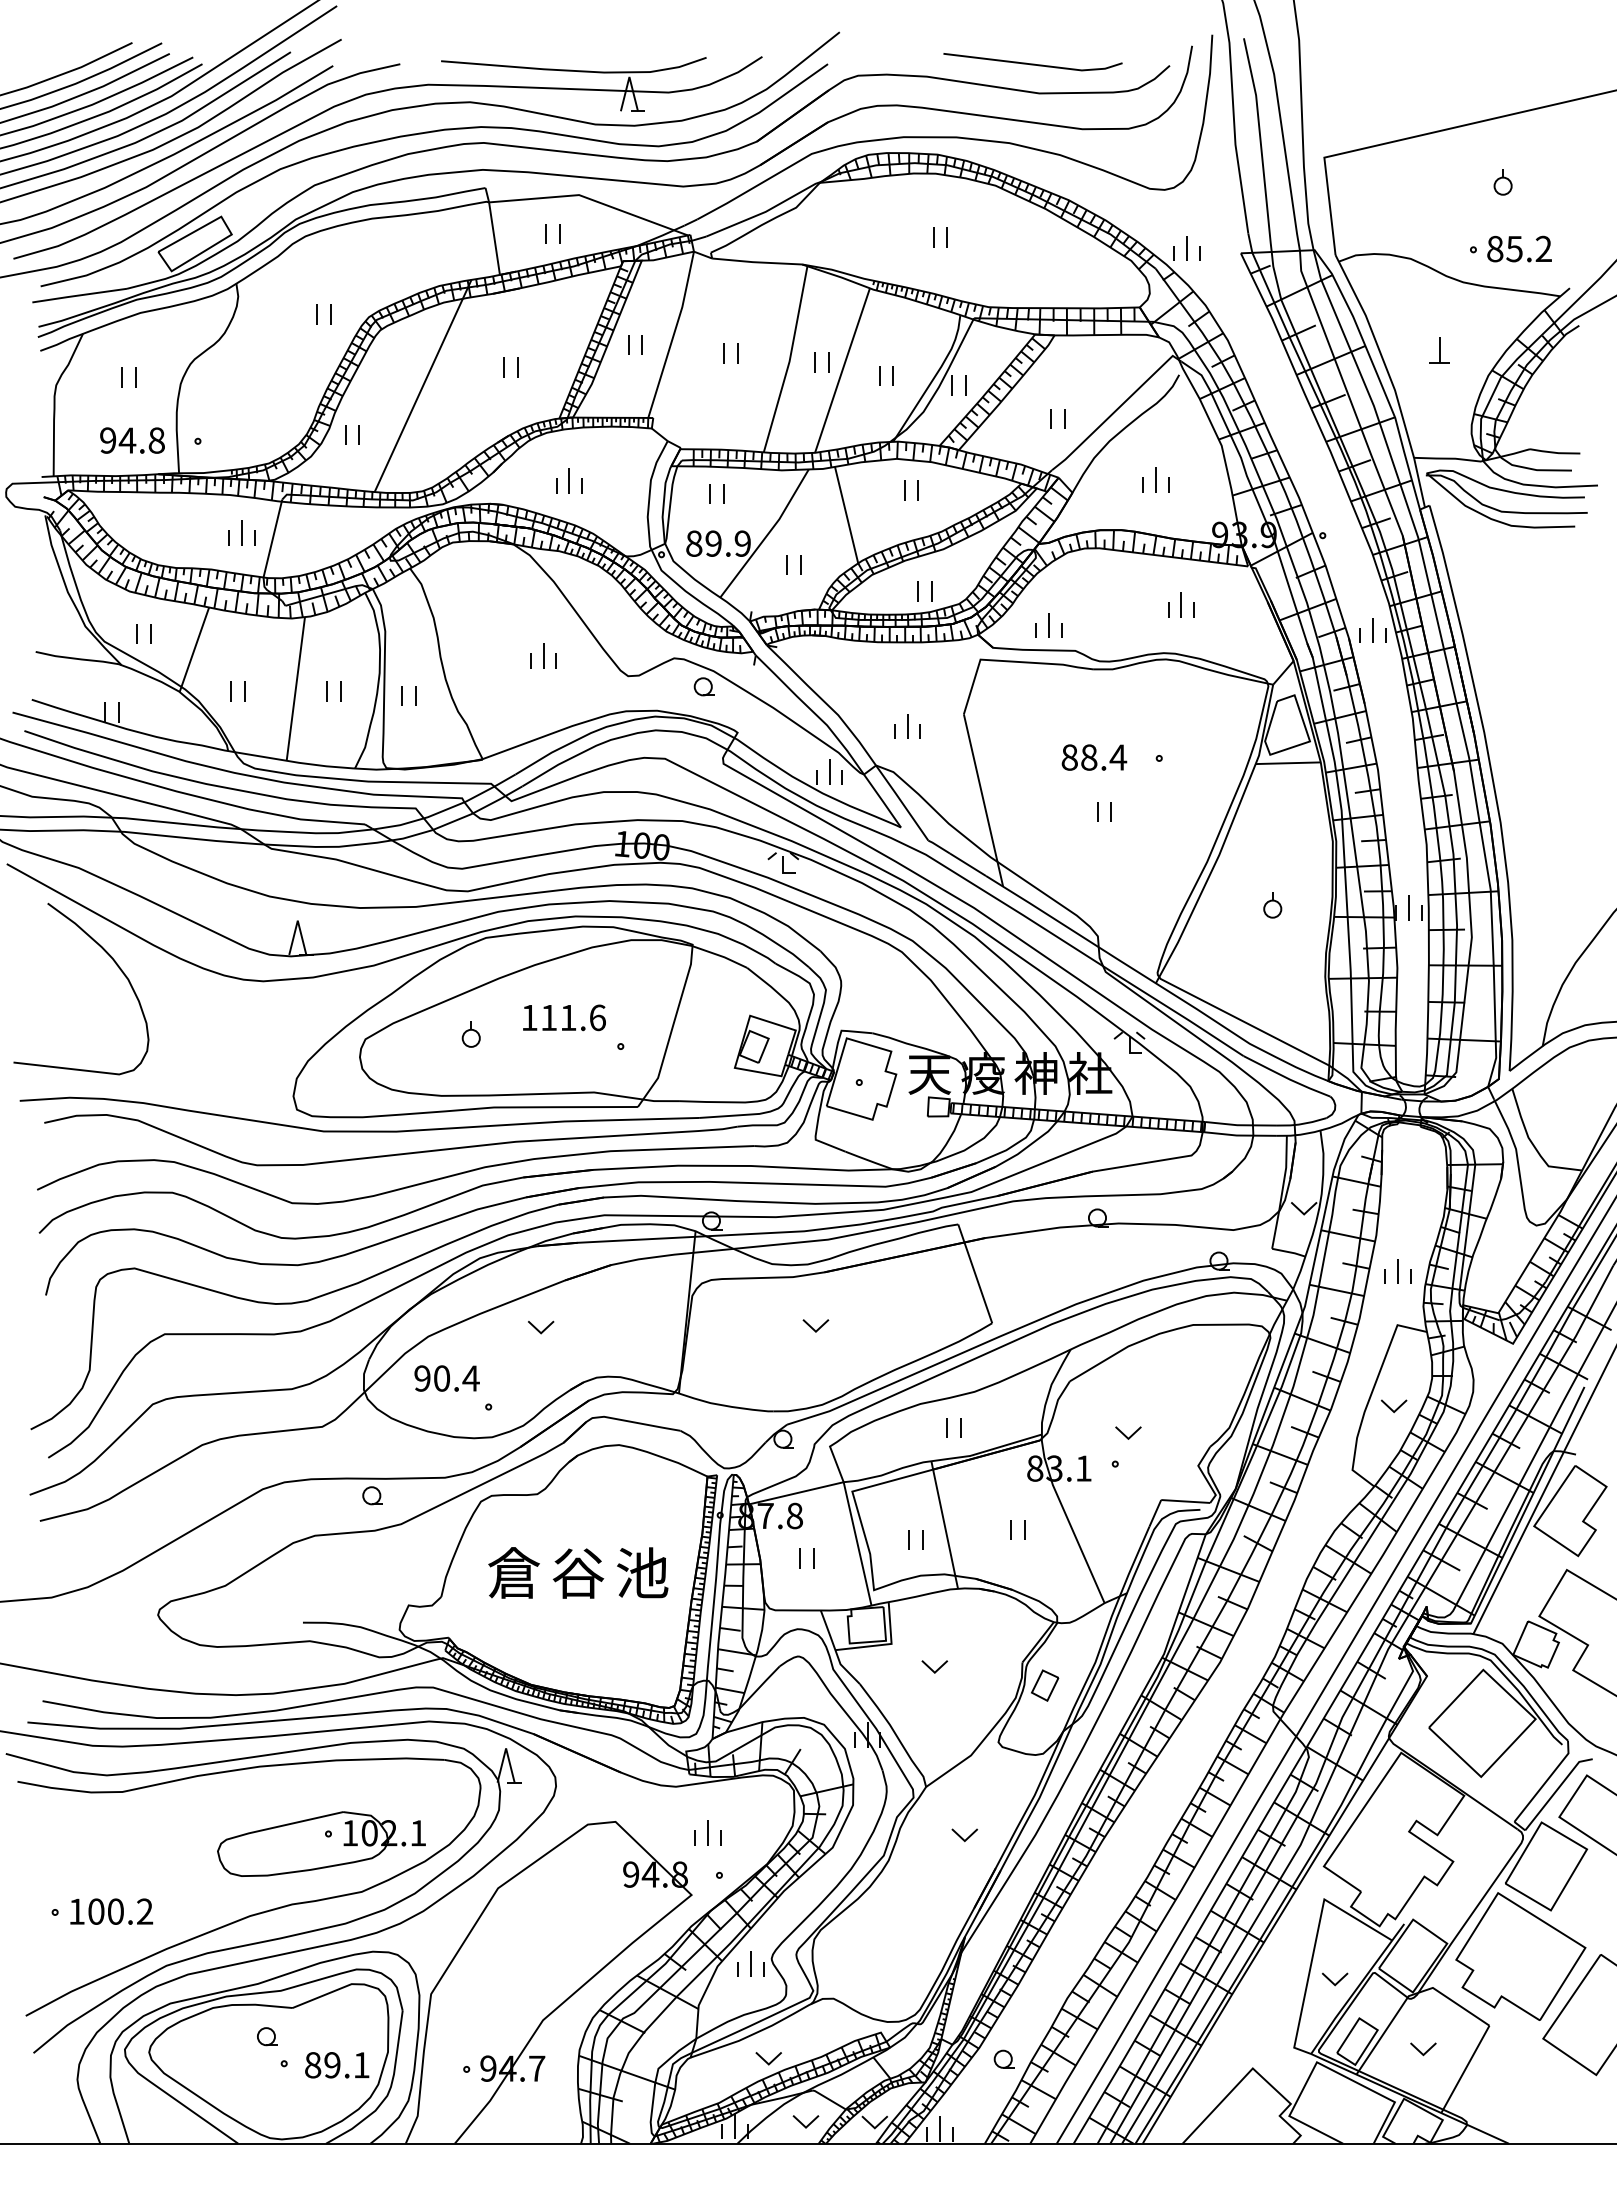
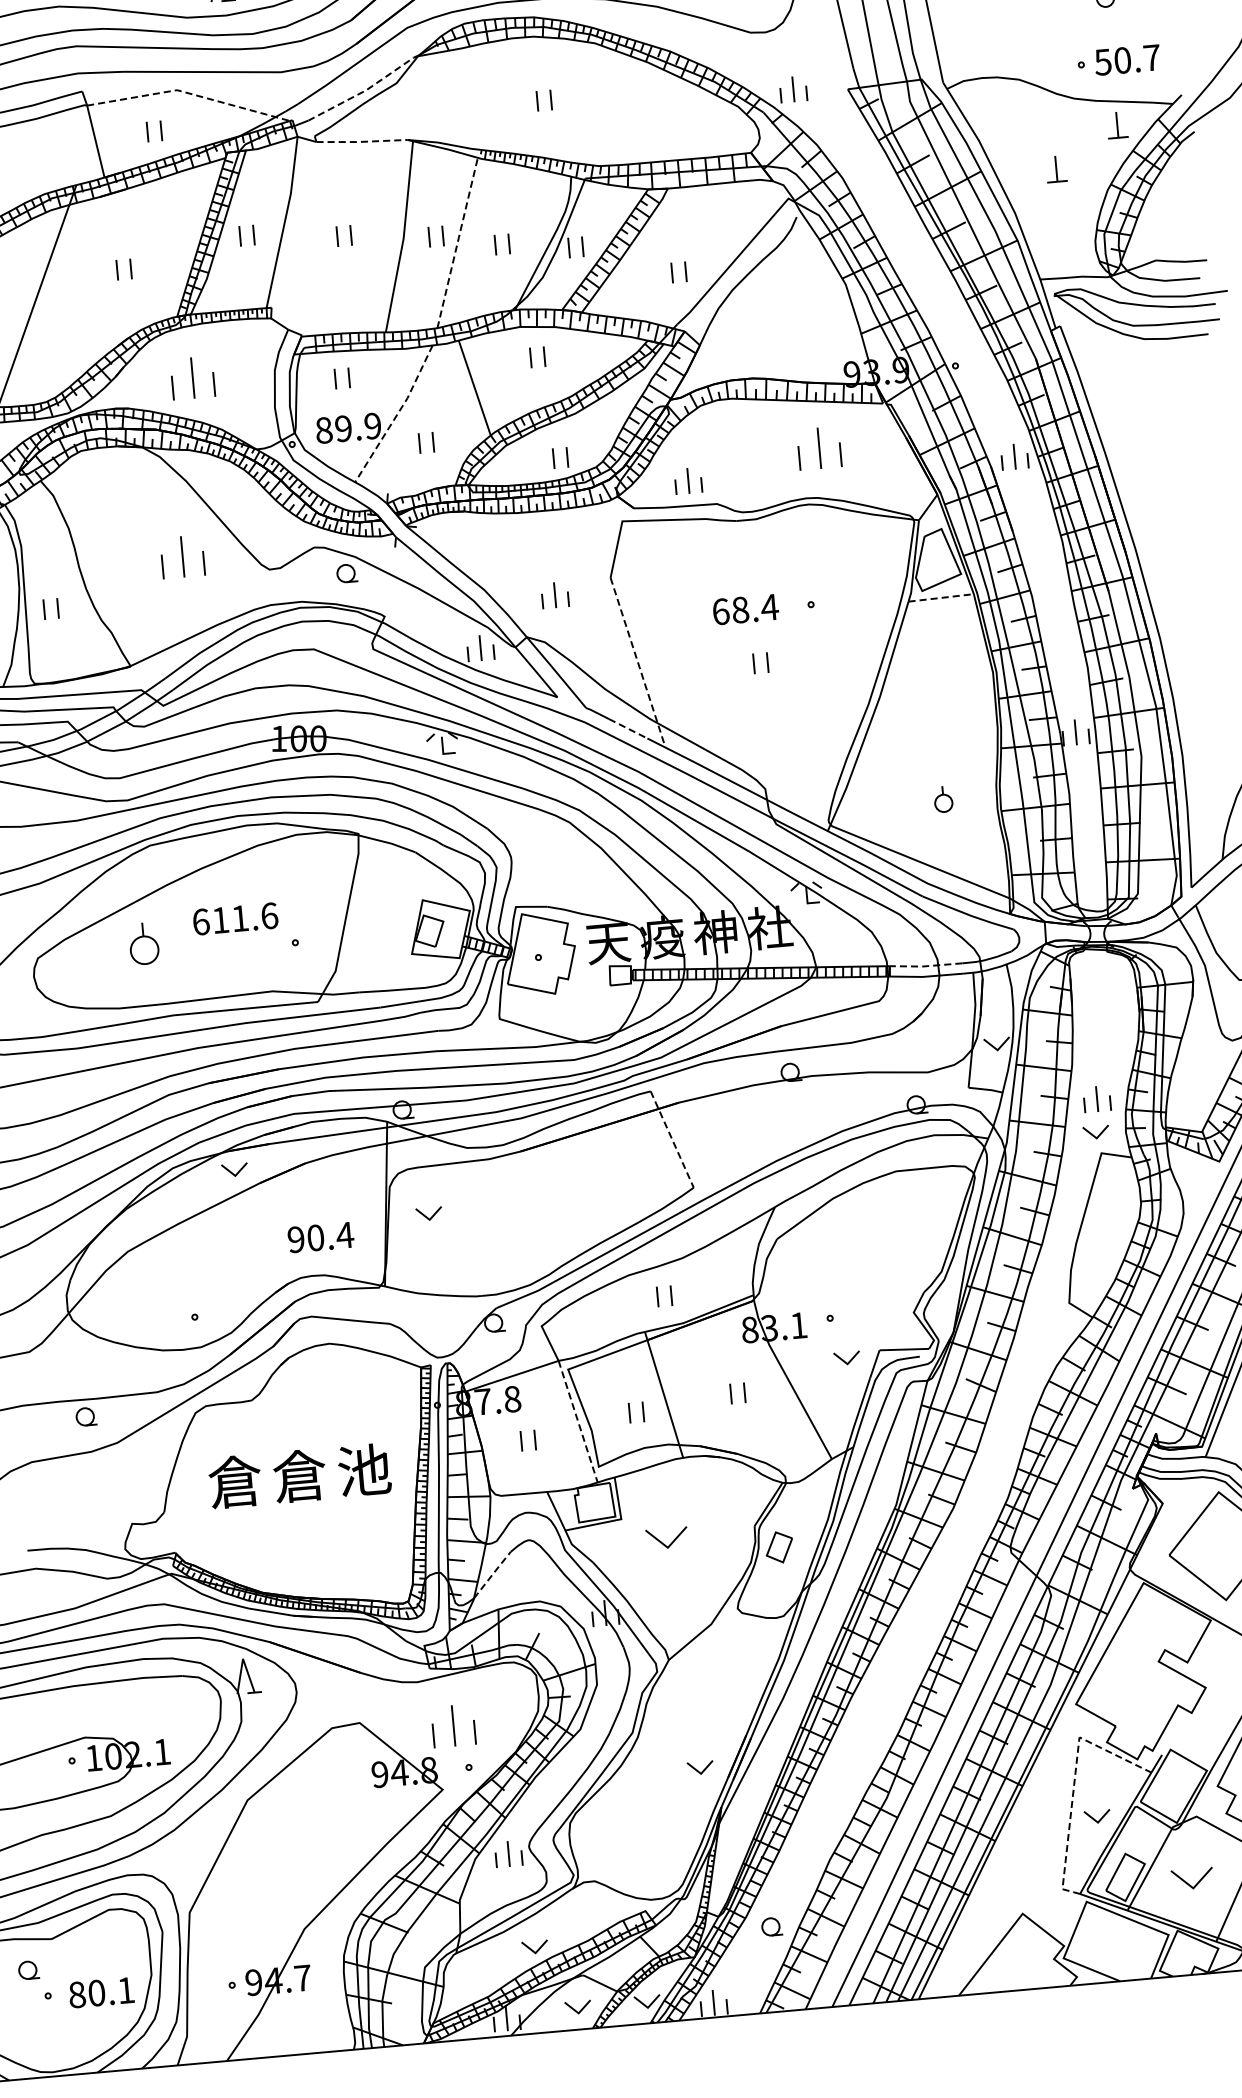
line: (590, 199) -> (188, 93), solid -> dashed
line: (765, 211) -> (365, 89), solid -> dashed
text: (1518, 248) -> (1126, 59), 85.2 -> 50.7
line: (756, 262) -> (361, 142), solid -> dashed
part: (1503, 312) -> (1117, 125), added
line: (842, 369) -> (457, 241), solid -> dashed
part: (1155, 479) -> (782, 324), removed
part: (569, 480) -> (192, 378), size x1.6
line: (767, 535) -> (397, 415), solid -> dashed
part: (1181, 604) -> (819, 447), size x1.6
part: (543, 655) -> (182, 556), size x1.6
text: (1069, 757) -> (720, 611), 88.4 -> 68.4
line: (1288, 763) -> (941, 598), solid -> dashed
line: (983, 801) -> (638, 663), solid -> dashed
line: (968, 865) -> (628, 729), solid -> dashed
part: (1272, 905) -> (943, 799), moved
text: (529, 1017) -> (200, 921), 111.6 -> 611.6
part: (470, 1034) -> (143, 944), size x1.6
line: (1240, 1125) -> (925, 966), solid -> dashed
line: (975, 1274) -> (672, 1140), solid -> dashed
part: (815, 1325) -> (428, 1213), moved
part: (541, 1327) -> (235, 1170), moved
text: (446, 1378) -> (320, 1237), moved
part: (1393, 1406) -> (1095, 1132), moved
part: (1128, 1432) -> (847, 1357), moved
line: (857, 1544) -> (578, 1422), solid -> dashed
text: (578, 1572) -> (300, 1475), 谷 -> 倉
part: (934, 1666) -> (666, 1538), size x1.6
line: (759, 1687) -> (492, 1574), solid -> dashed
part: (707, 1832) -> (453, 1725), size x1.6
part: (964, 1835) -> (700, 1768), moved
line: (1315, 1943) -> (1074, 1782), solid -> dashed
part: (1423, 2049) -> (1192, 1879), size x1.6
text: (332, 2065) -> (96, 1993), 89.1 -> 80.1

